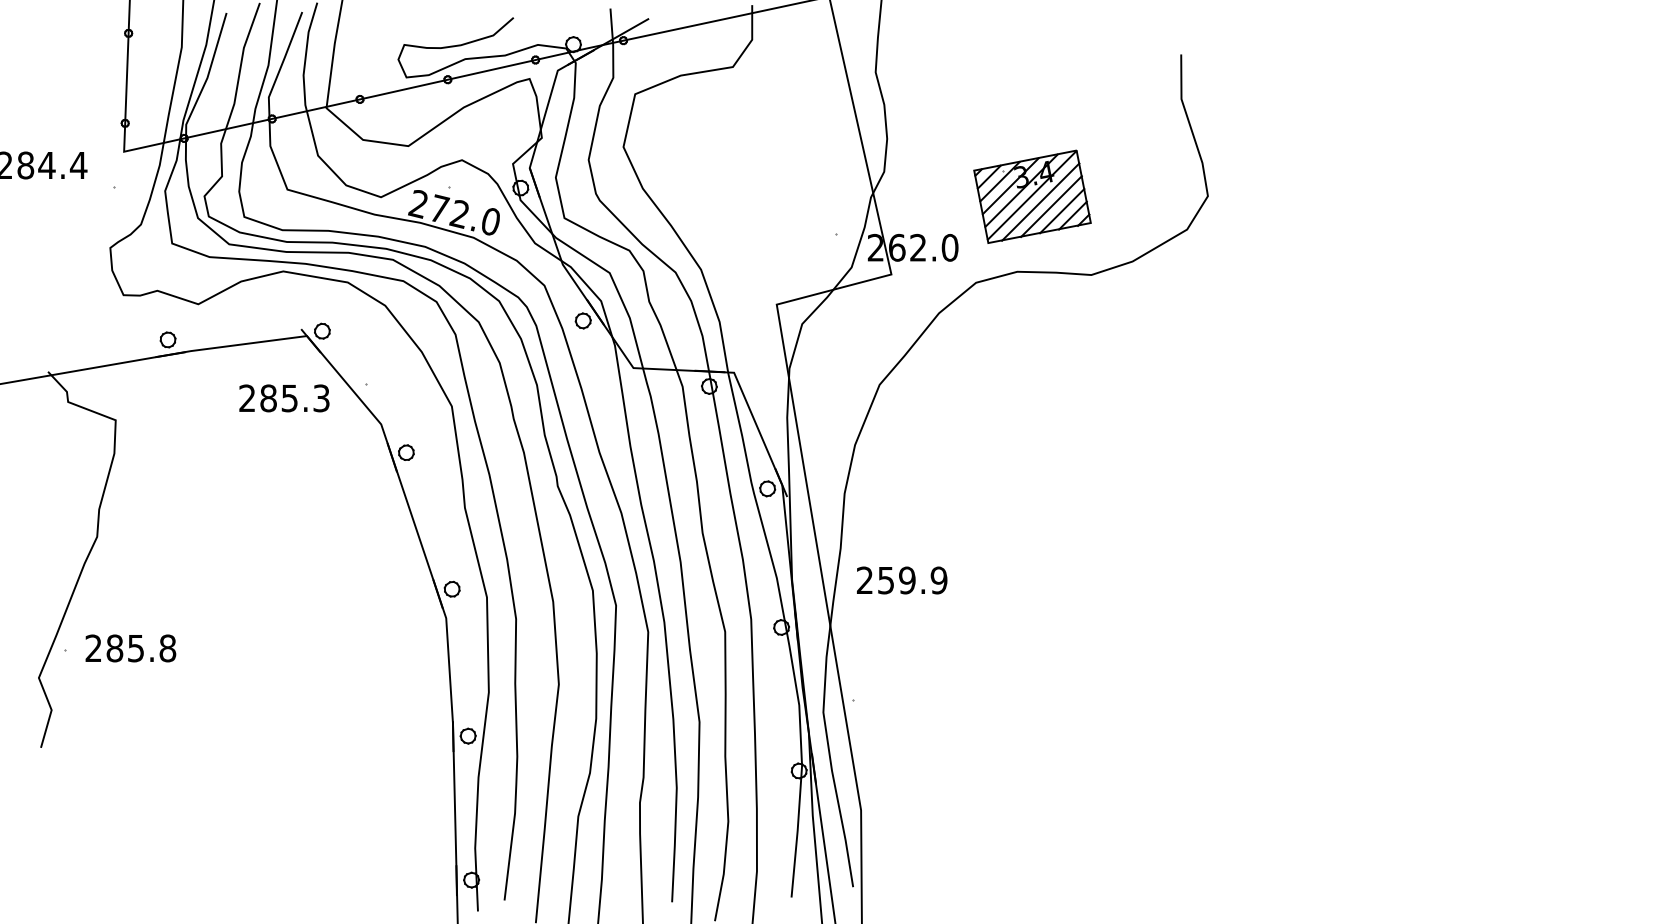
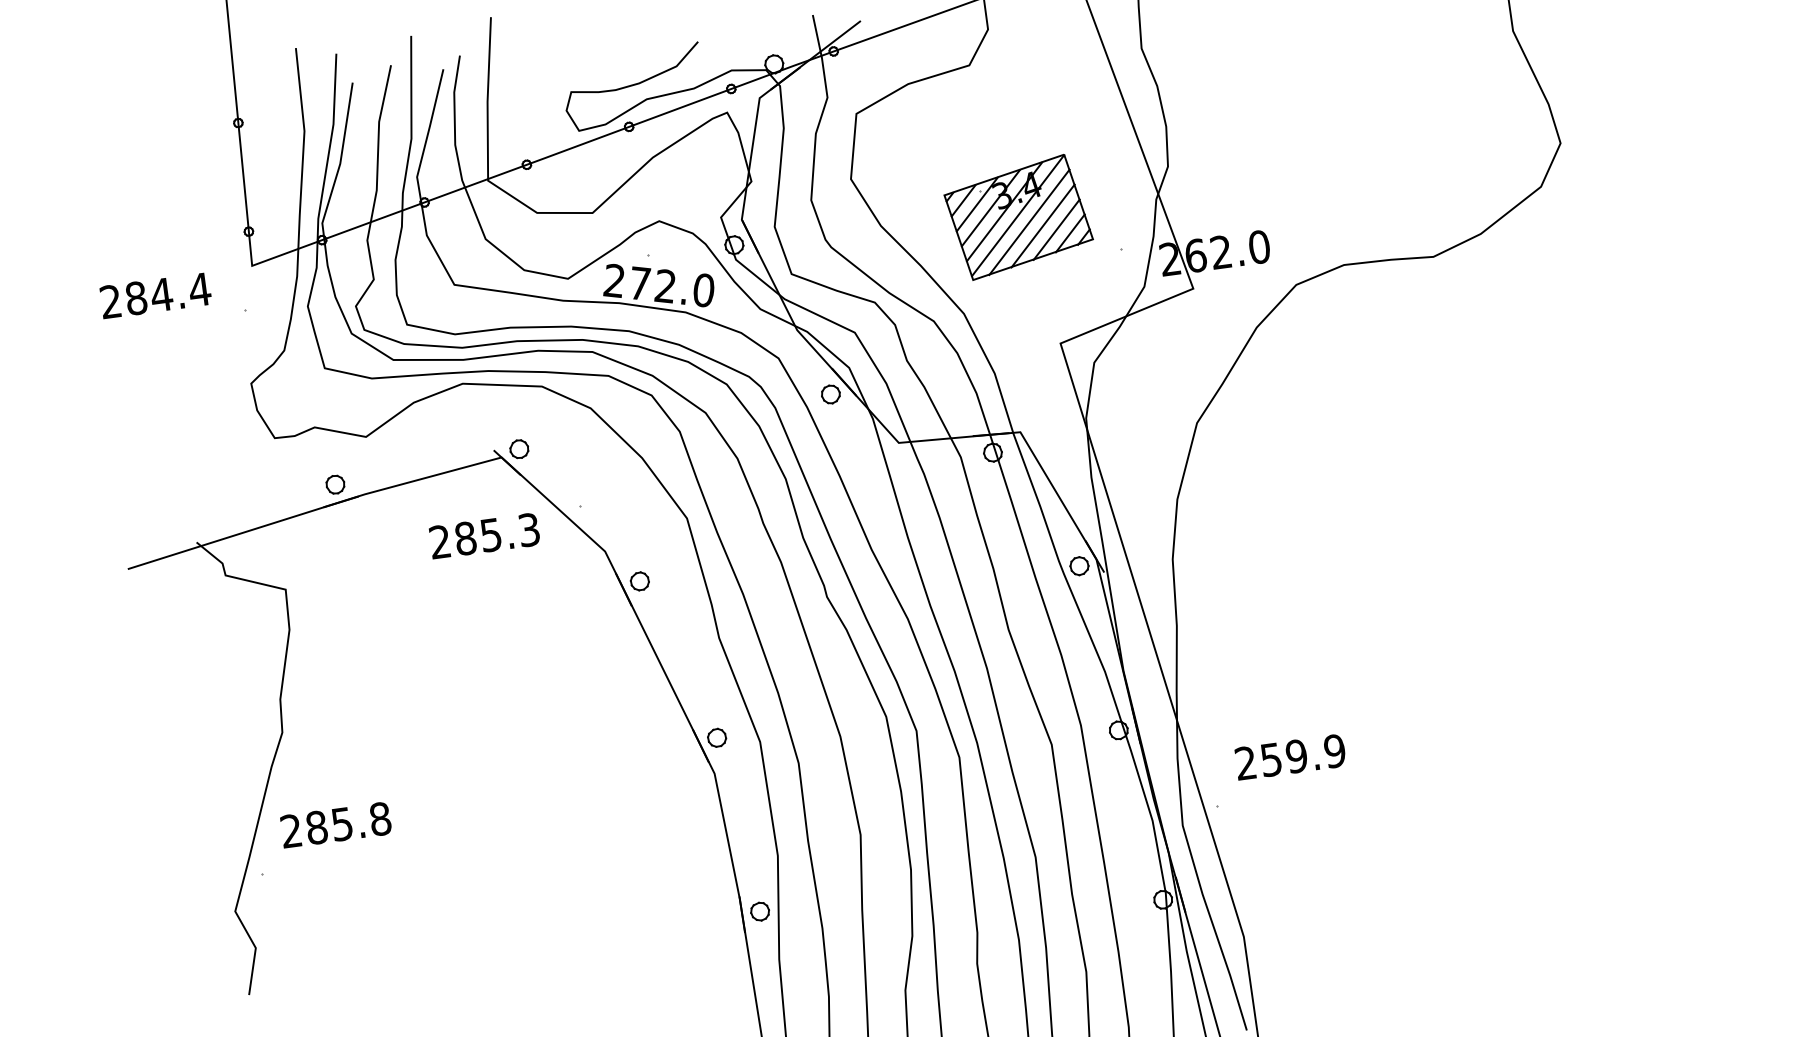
part: (1032, 196) -> (1018, 216), moved
text: (902, 580) -> (1290, 757), moved
text: (130, 648) -> (335, 825), moved

